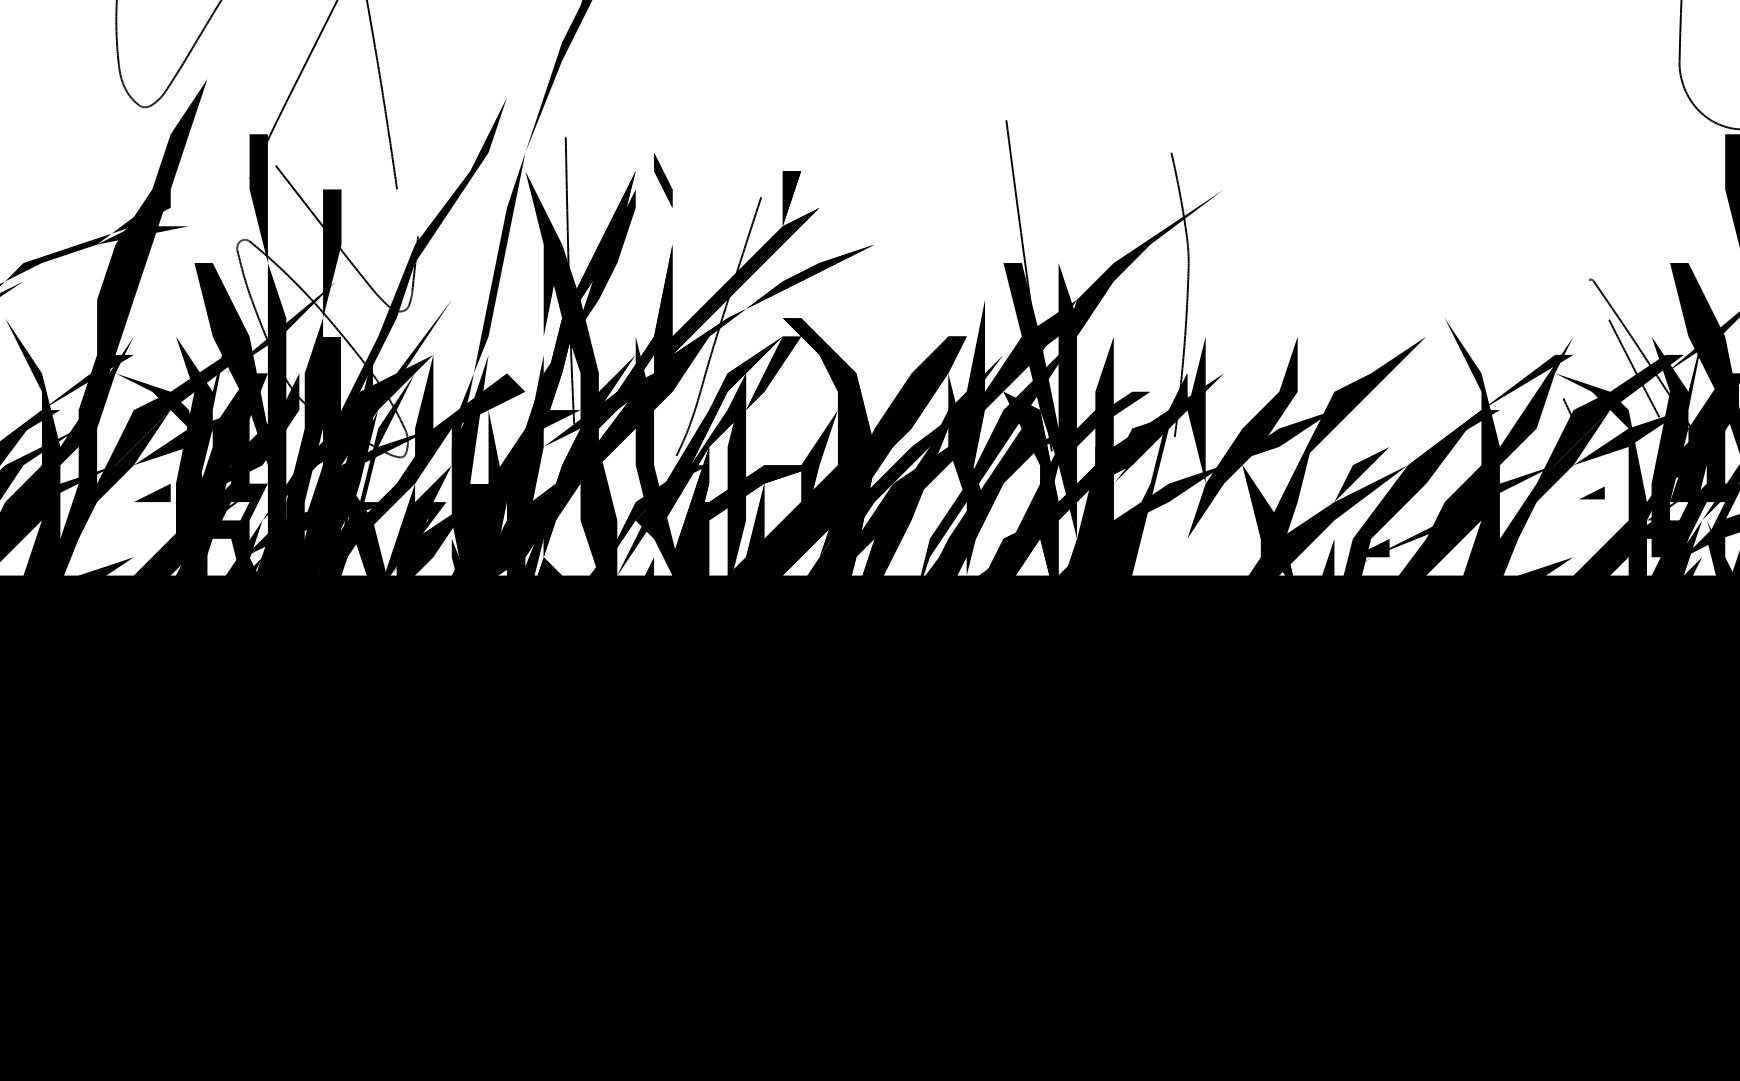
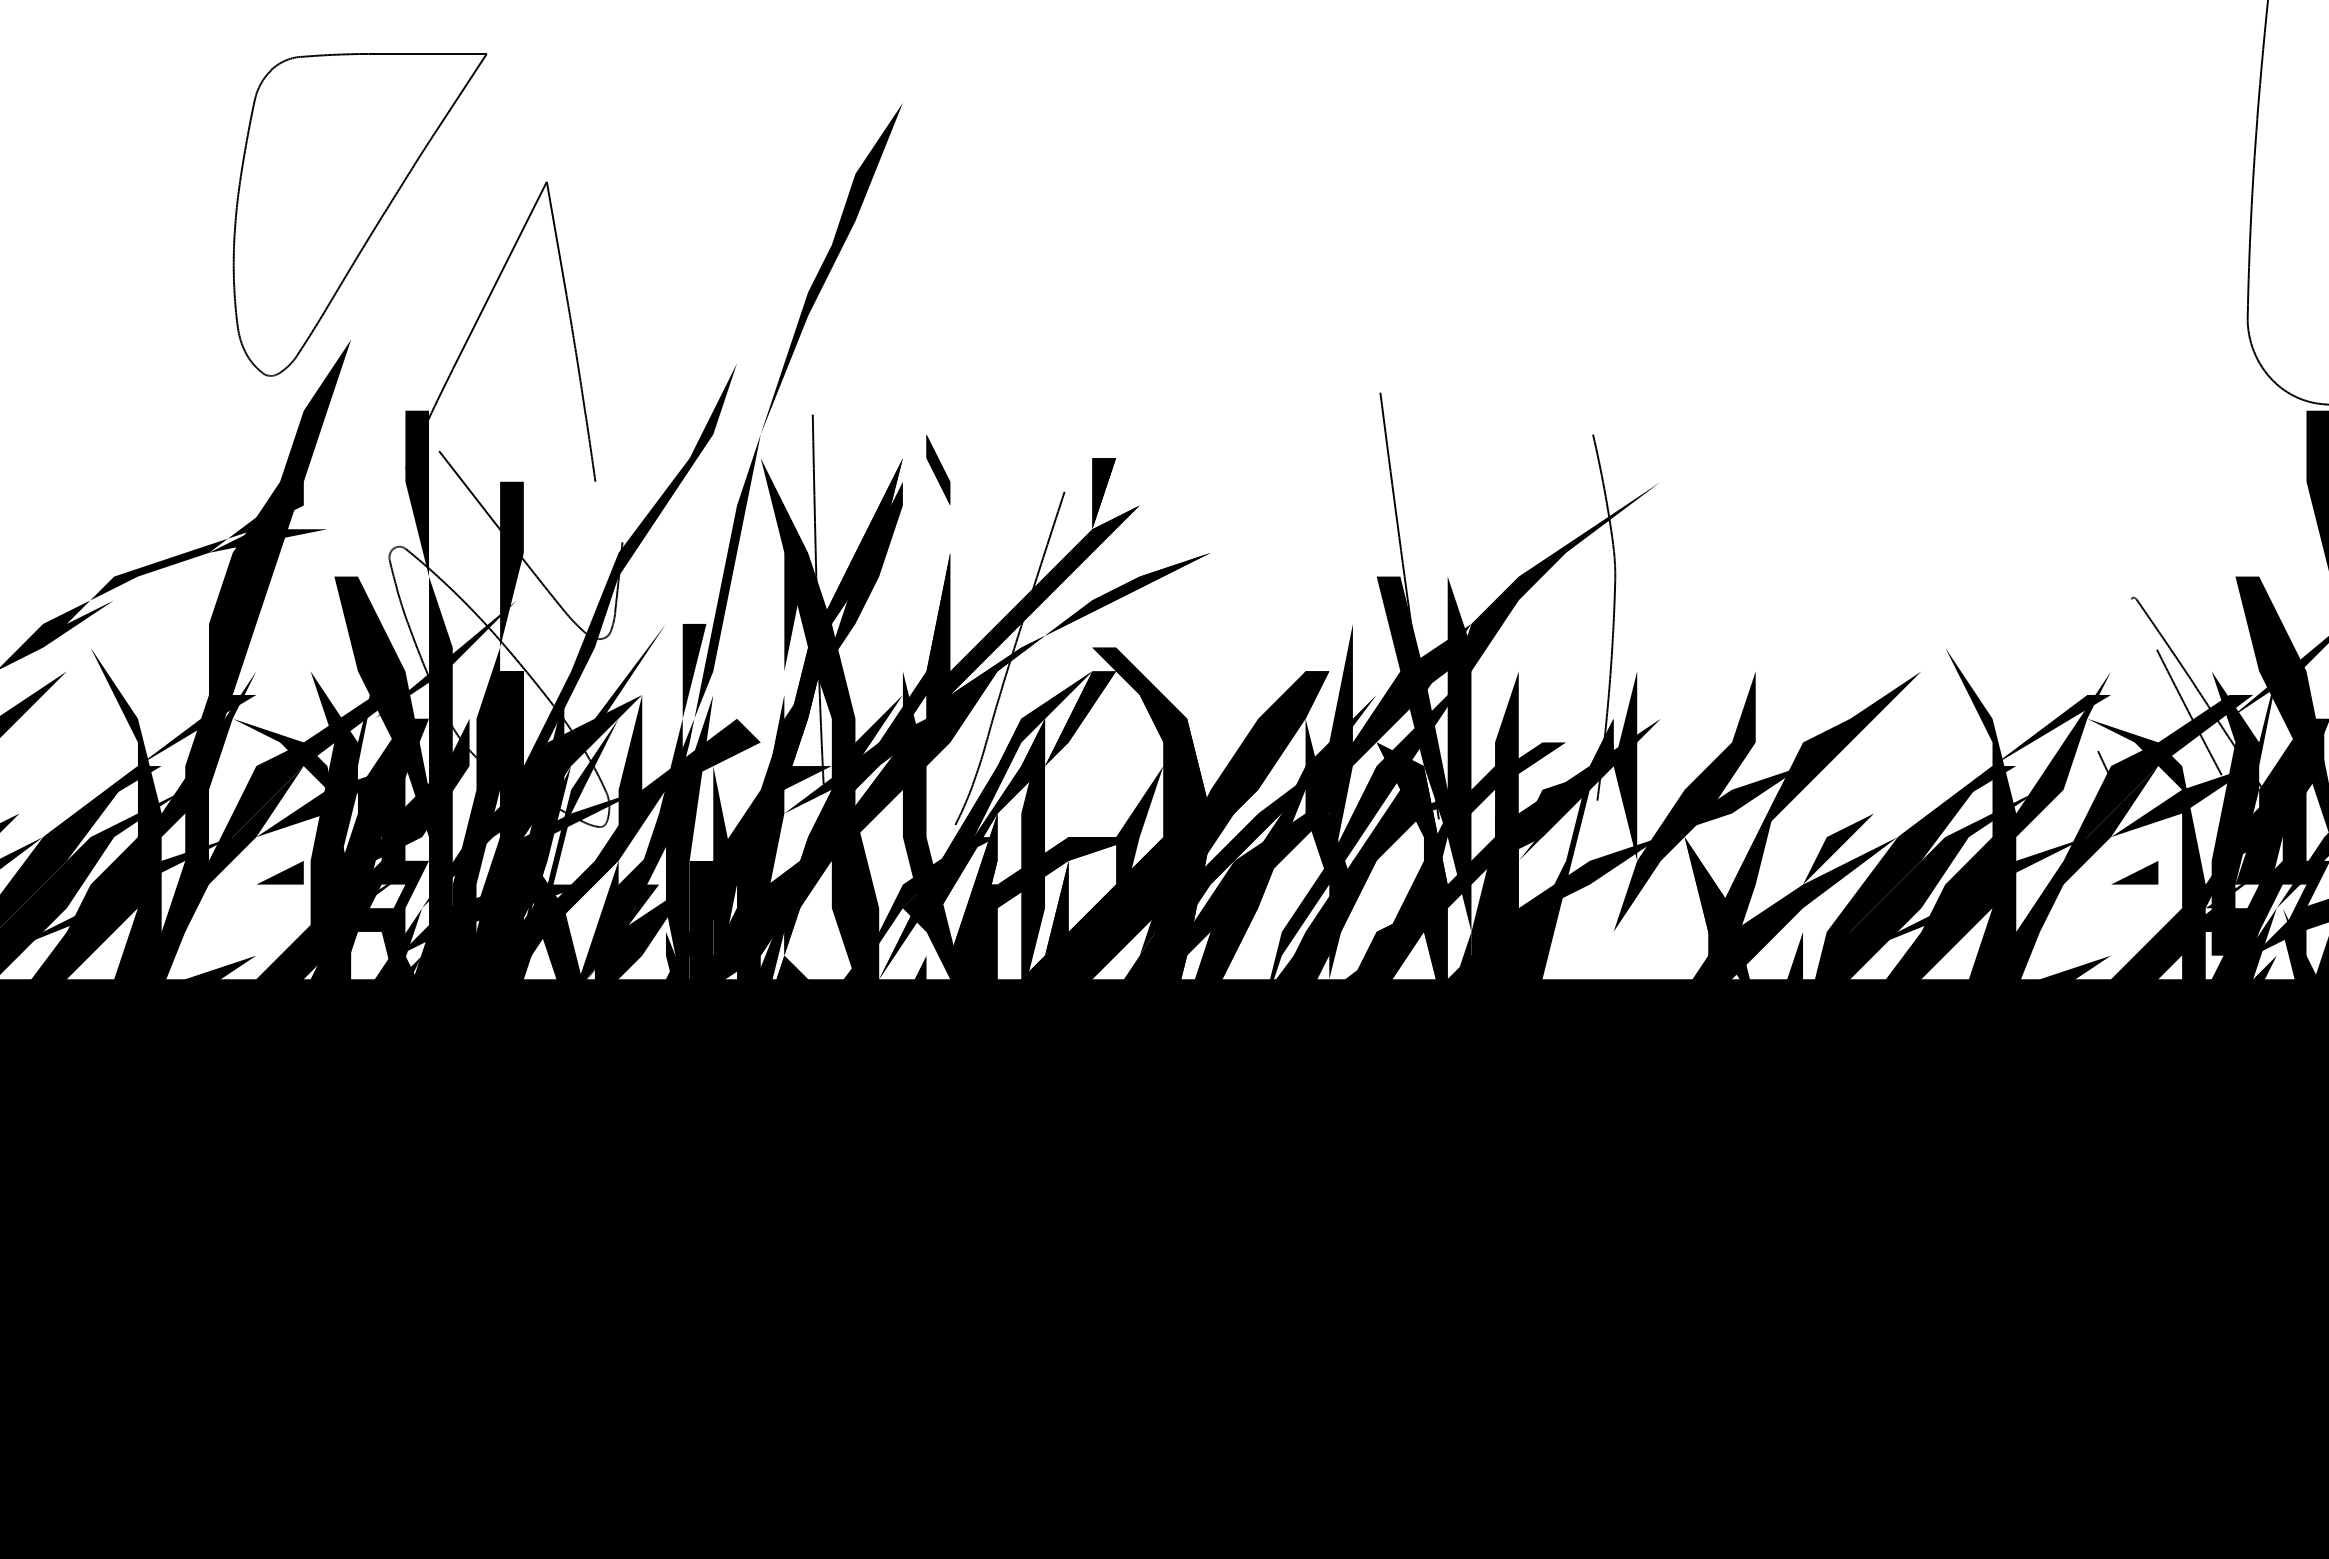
fill: (437, 437) -> (647, 801), added
part: (1591, 492) -> (2134, 872), size x1.43
fill: (1417, 529) -> (1909, 919), added

